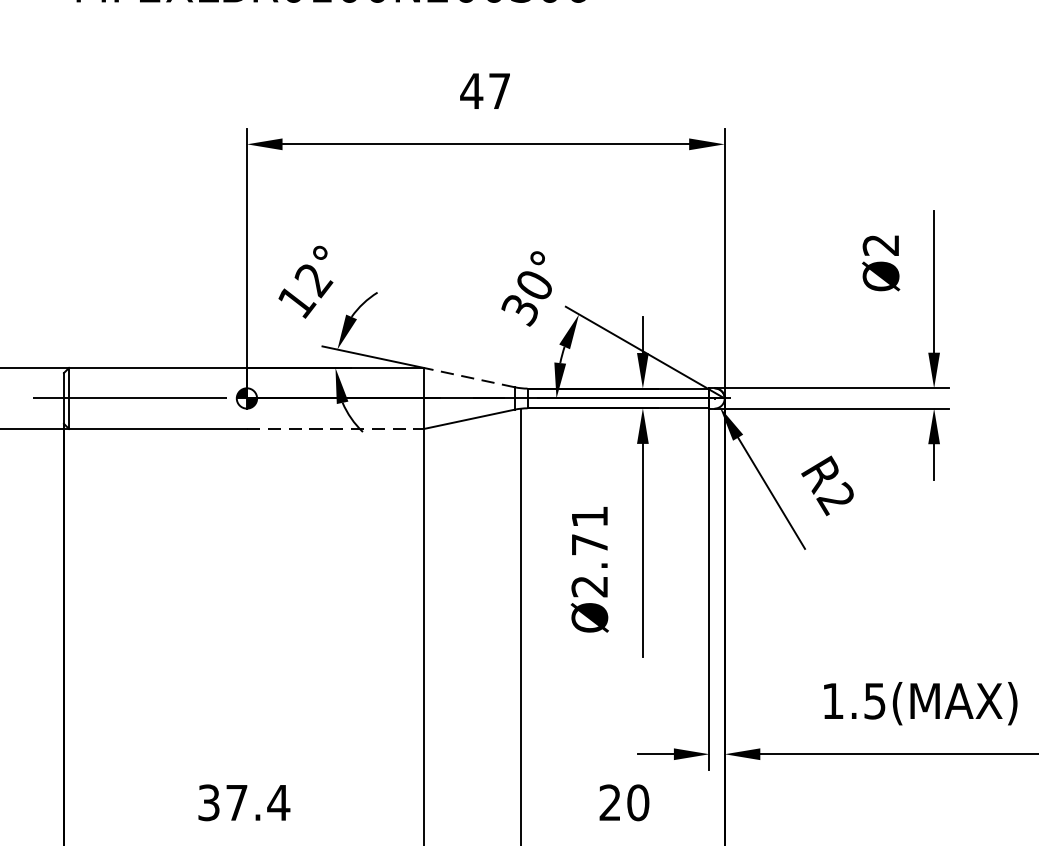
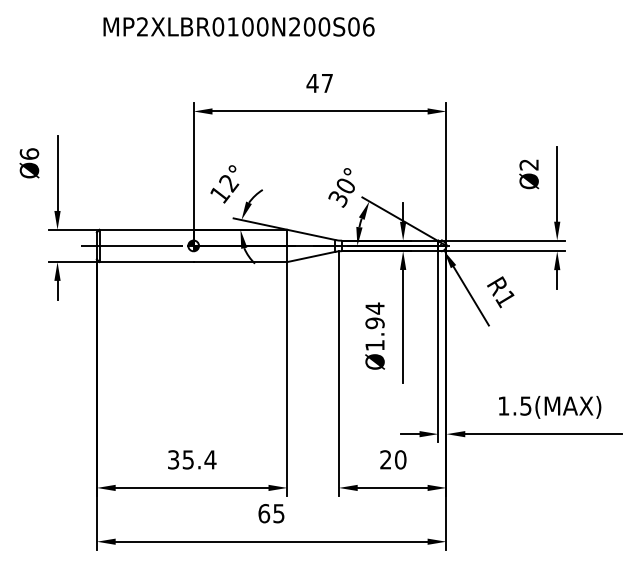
line: (469, 376) -> (311, 234), dashed -> solid
line: (335, 429) -> (240, 262), dashed -> solid
text: (834, 499) -> (504, 299), R2 -> R1
text: (588, 550) -> (374, 326), Ø2.71 -> Ø1.94
text: (235, 802) -> (187, 459), 37.4 -> 35.4

